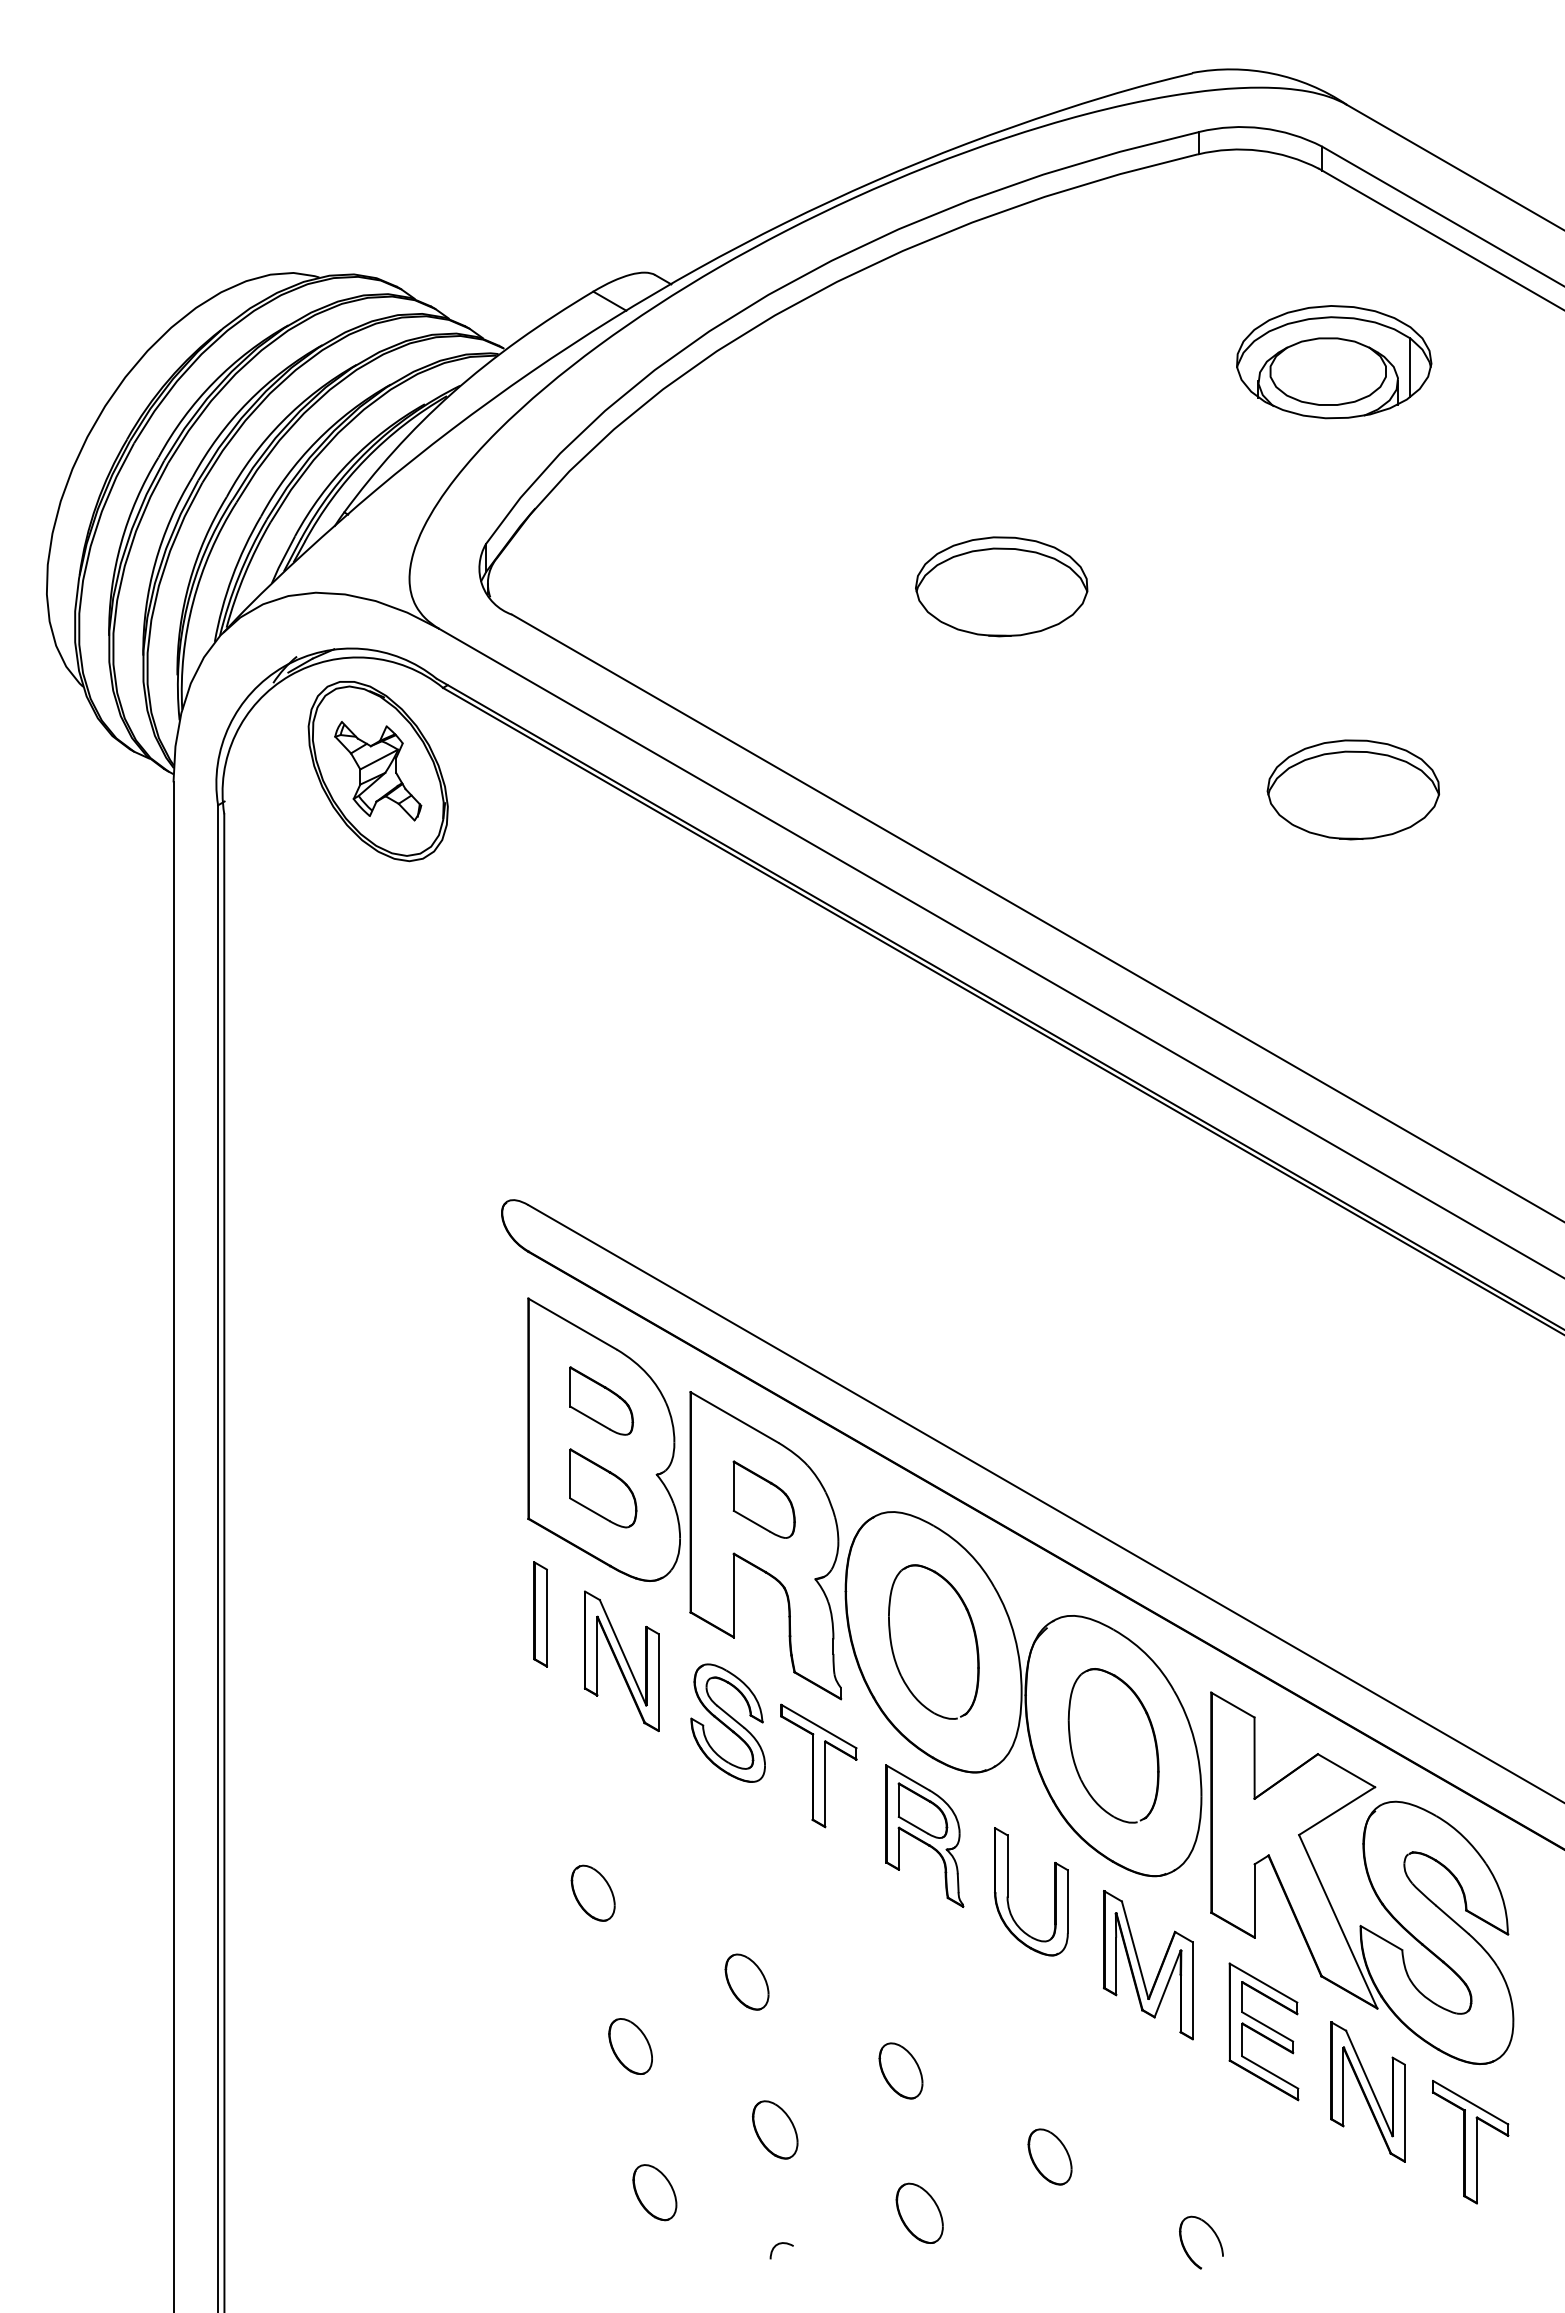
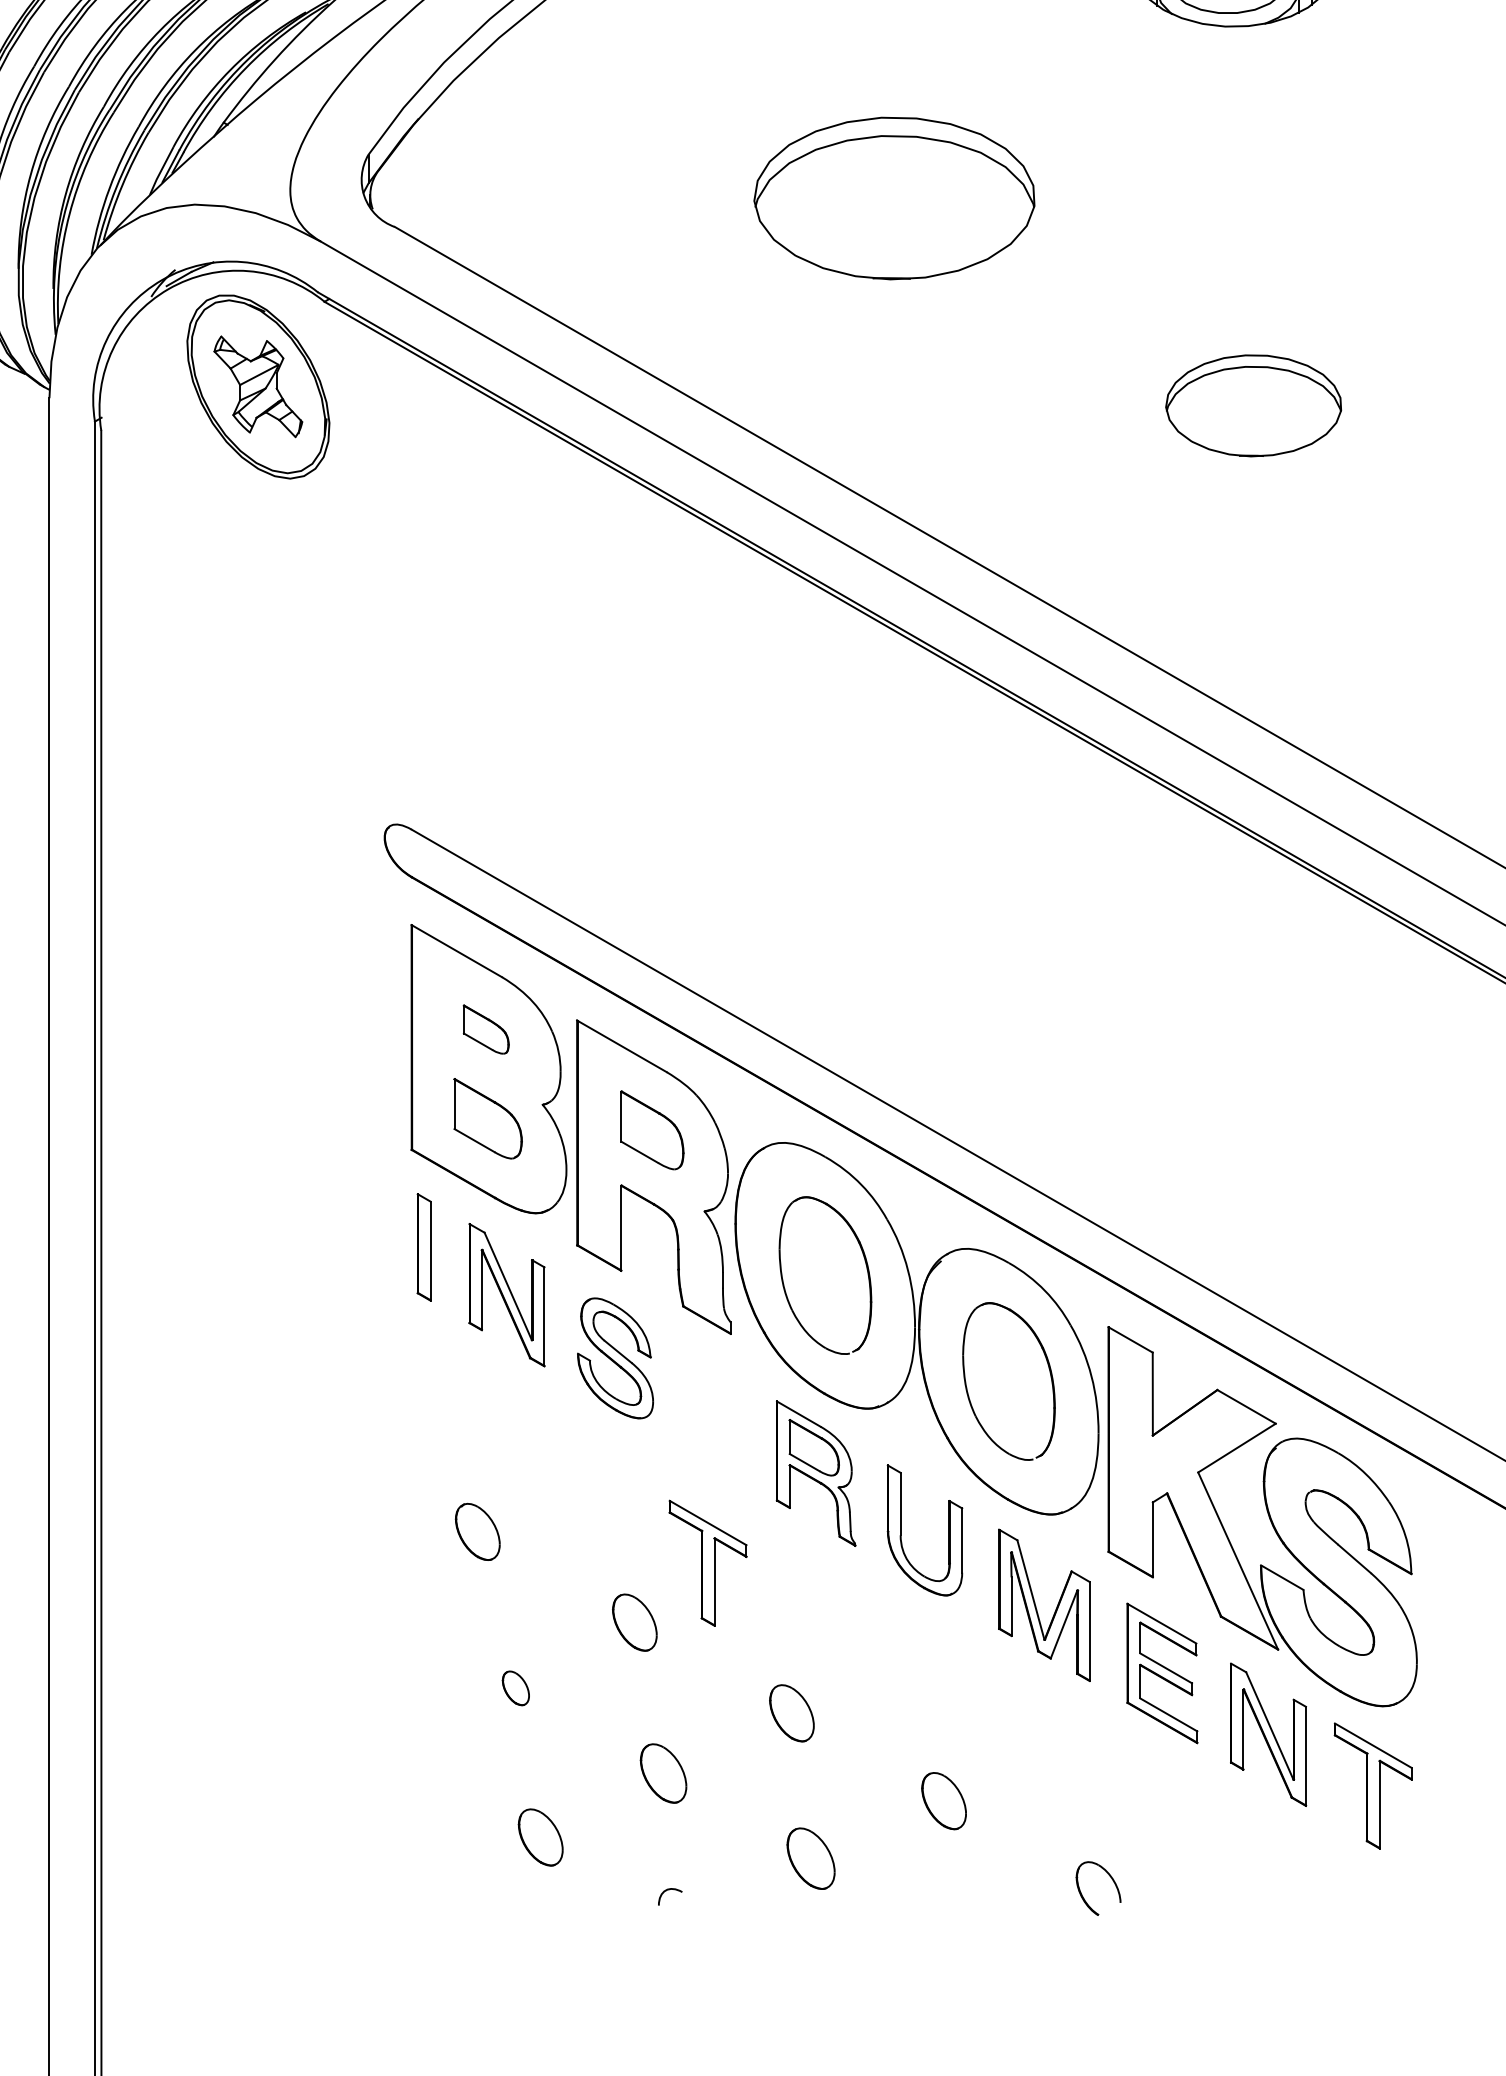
part: (1001, 586) -> (894, 198), size x1.6
part: (601, 1400) -> (486, 1029), size x0.7
part: (818, 1765) -> (707, 1562), moved
part: (630, 2046) -> (515, 1688), size x0.6

